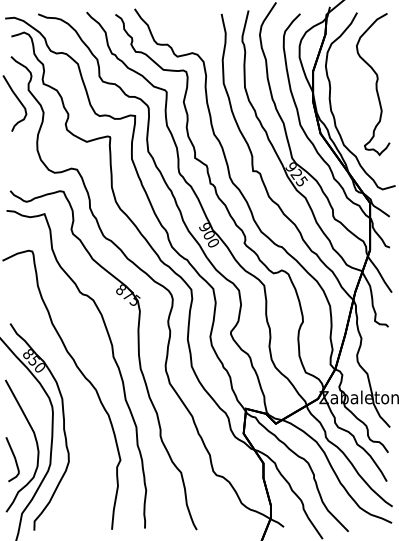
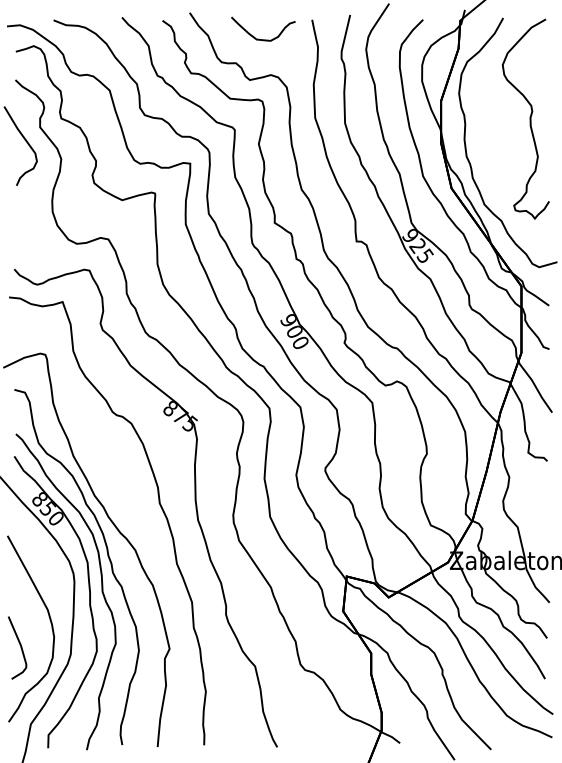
curve: (184, 27) -> (259, 38), added
part: (70, 403) -> (99, 568), added

